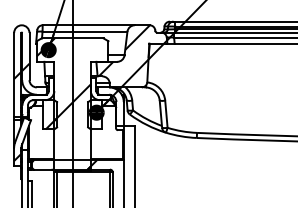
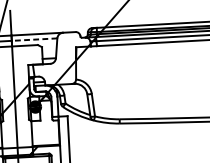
line: (99, 31) -> (34, 39), solid -> dashed
hatch: (123, 50) -> (54, 54), removed

